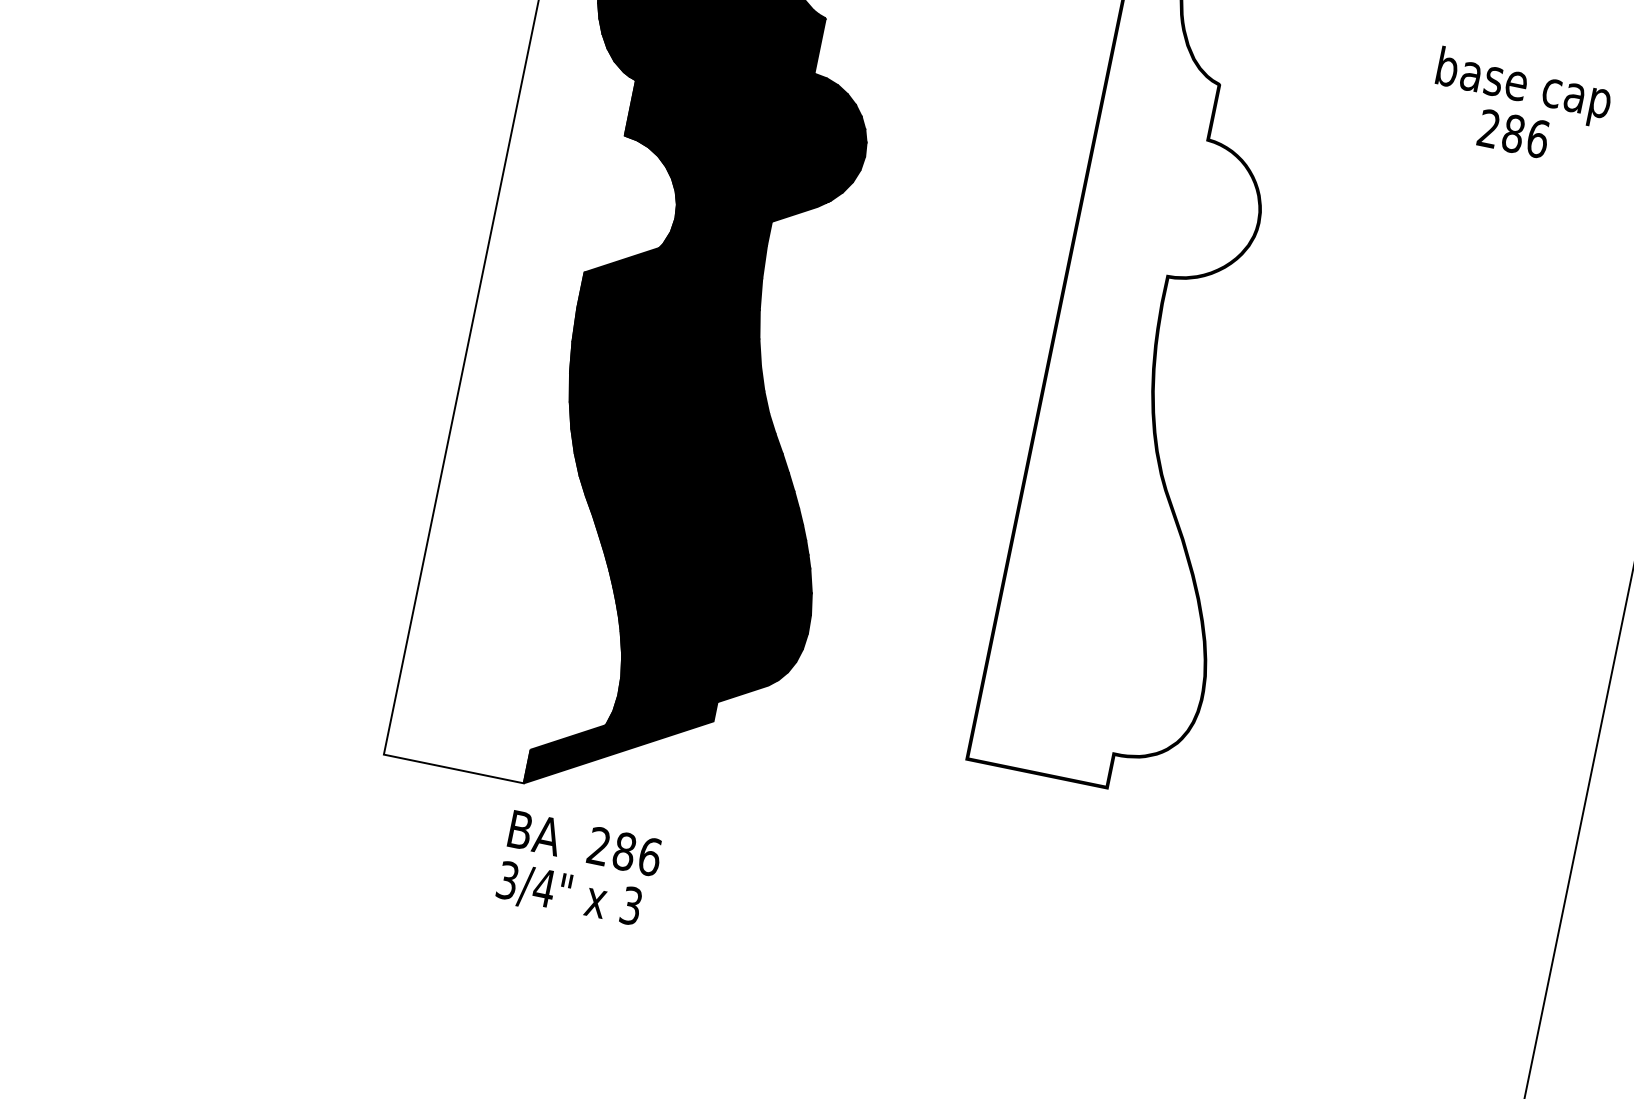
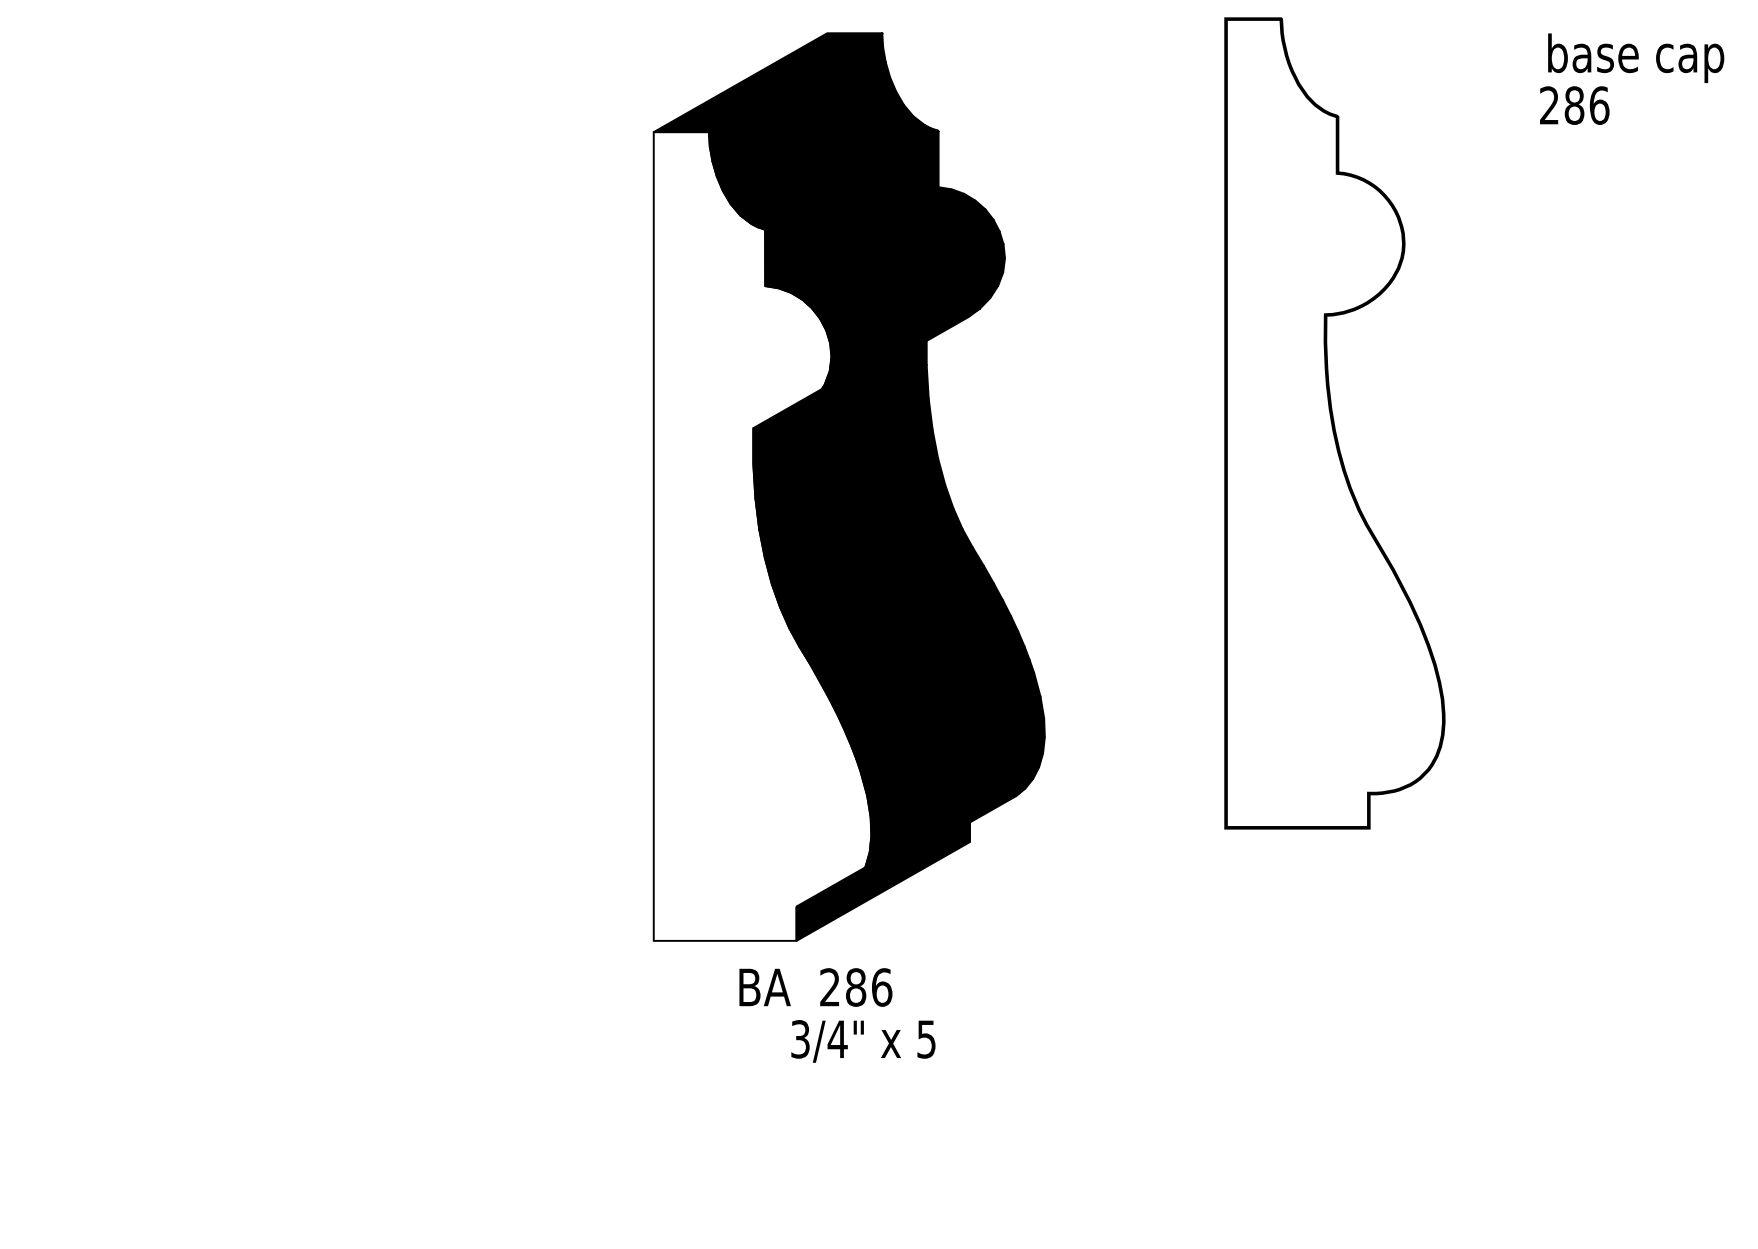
text: (1513, 133) -> (1574, 105), moved
text: (584, 843) -> (815, 987), moved
text: (631, 905) -> (926, 1038), 3 -> 5

